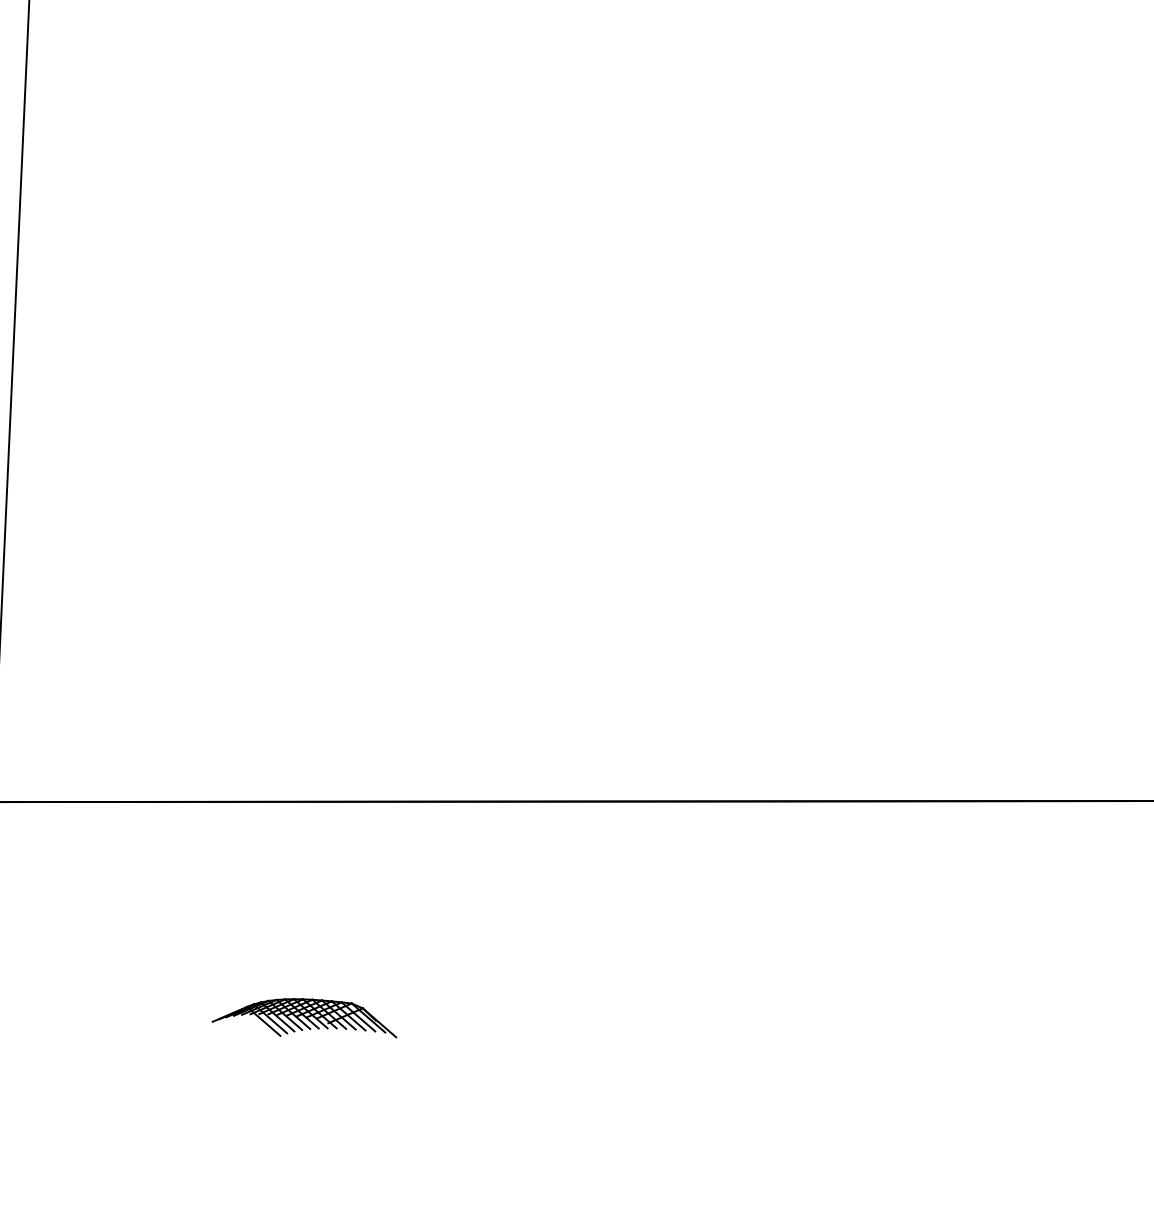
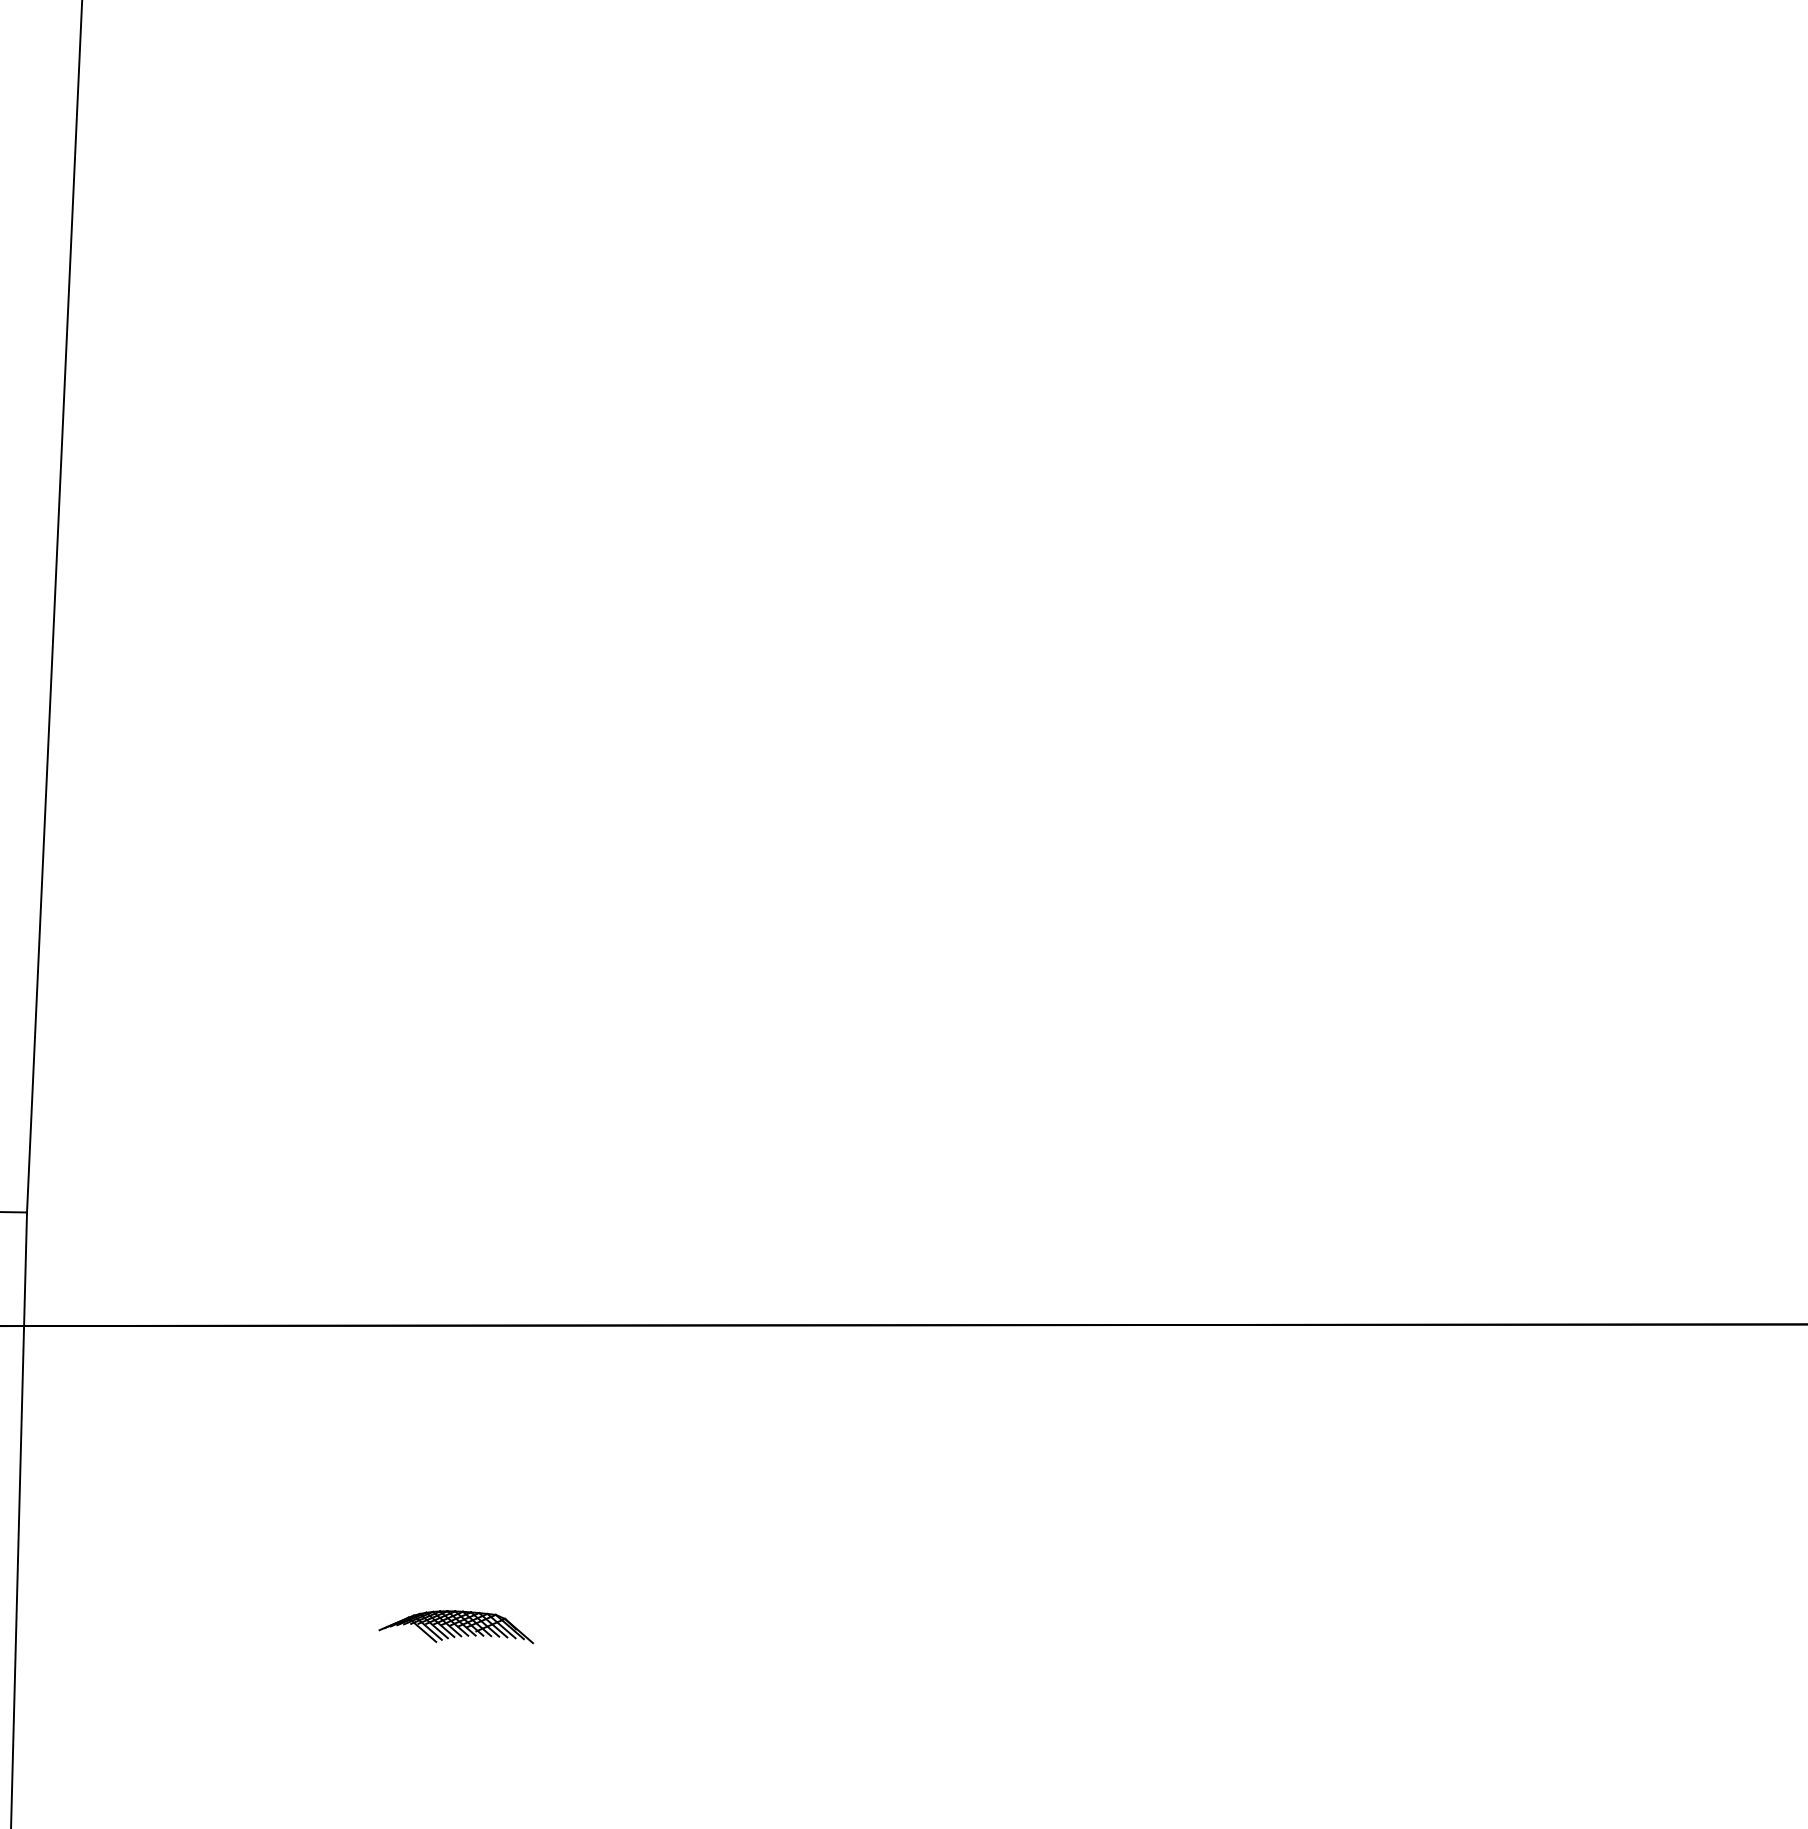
part: (304, 1017) -> (456, 1626), size x0.6

